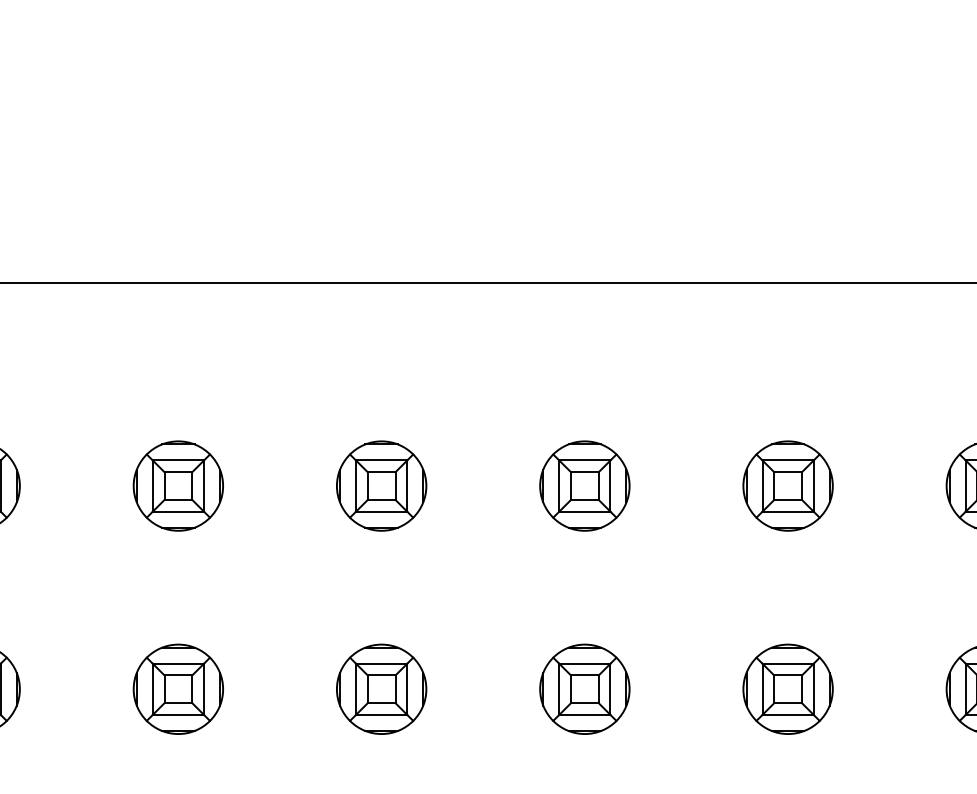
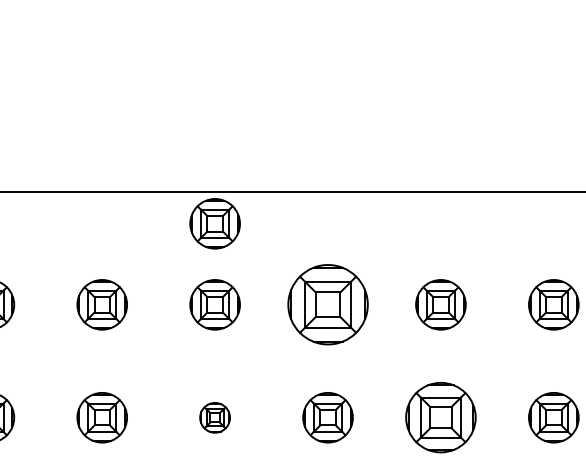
part: (380, 339) -> (214, 223), added
part: (583, 485) -> (327, 304), size x1.6
part: (380, 688) -> (214, 417), size x0.6
part: (787, 688) -> (440, 417), size x1.4

